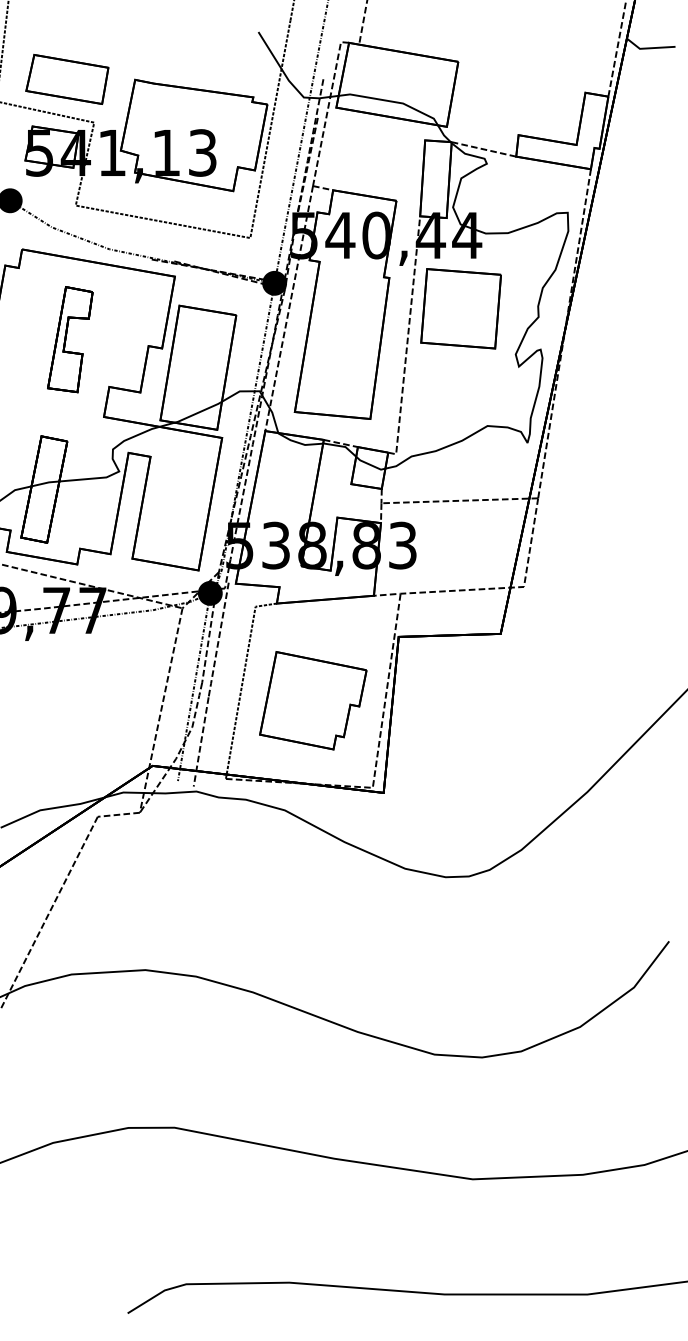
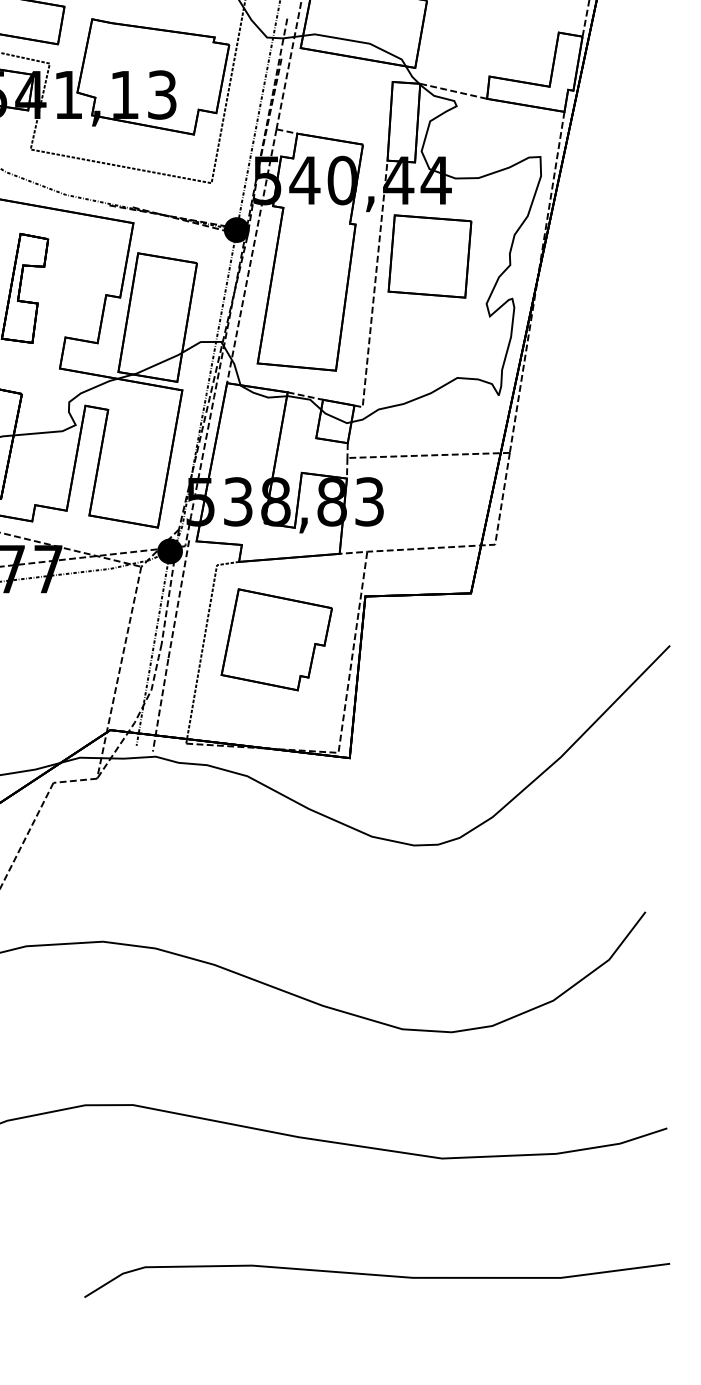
part: (313, 700) -> (277, 639), moved

